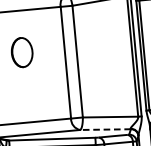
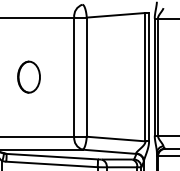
part: (21, 52) -> (28, 76), moved
line: (105, 129) -> (109, 151), dashed -> solid

